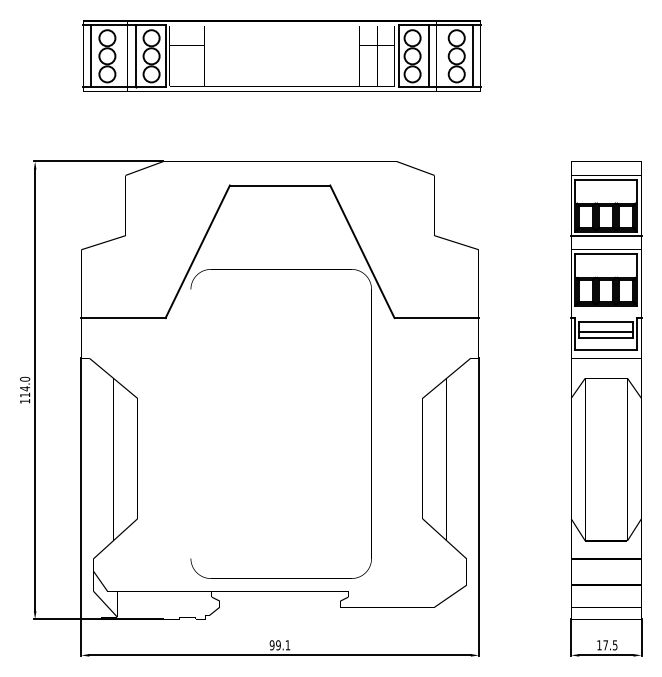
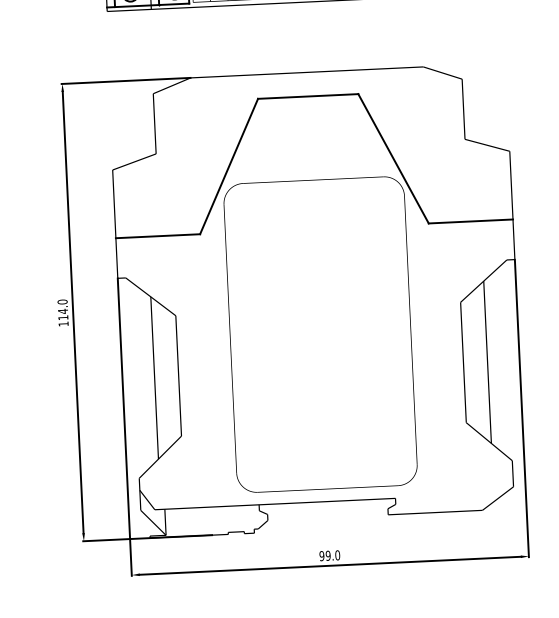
text: (287, 645) -> (337, 555), 99.1 -> 99.0

